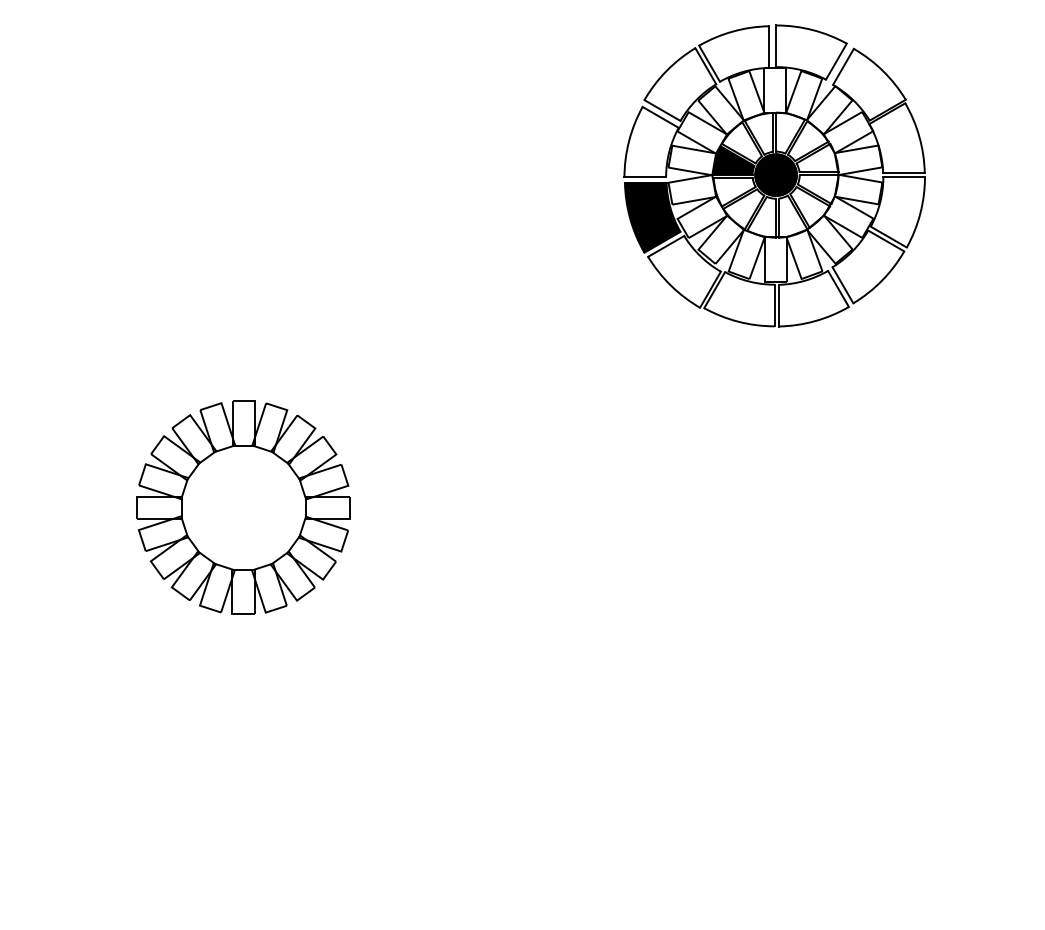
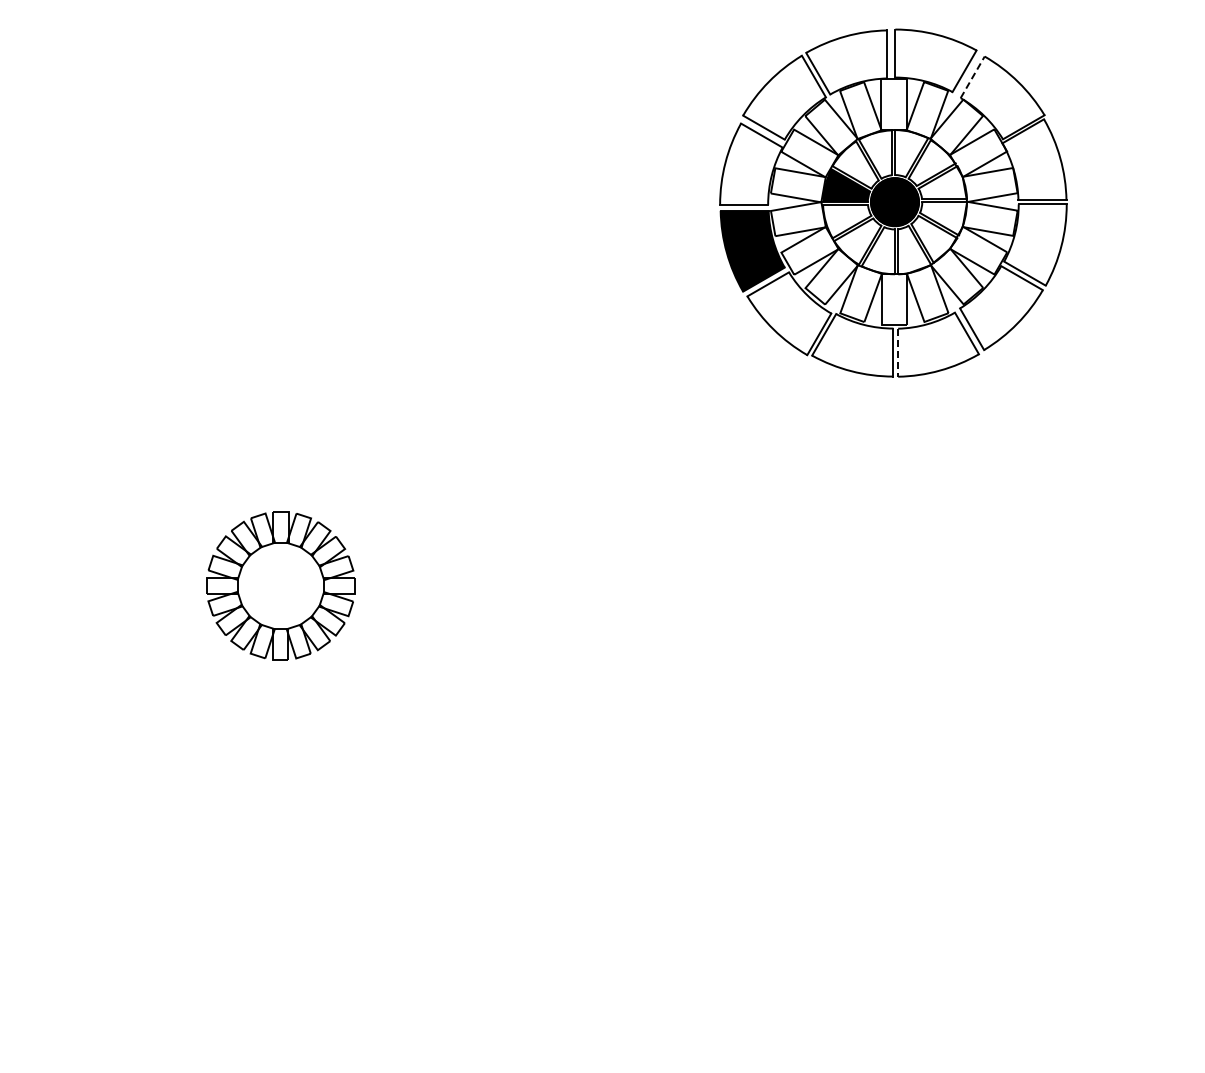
line: (843, 66) -> (972, 76), solid -> dashed
line: (779, 306) -> (898, 353), solid -> dashed
part: (243, 507) -> (280, 585), size x0.6

